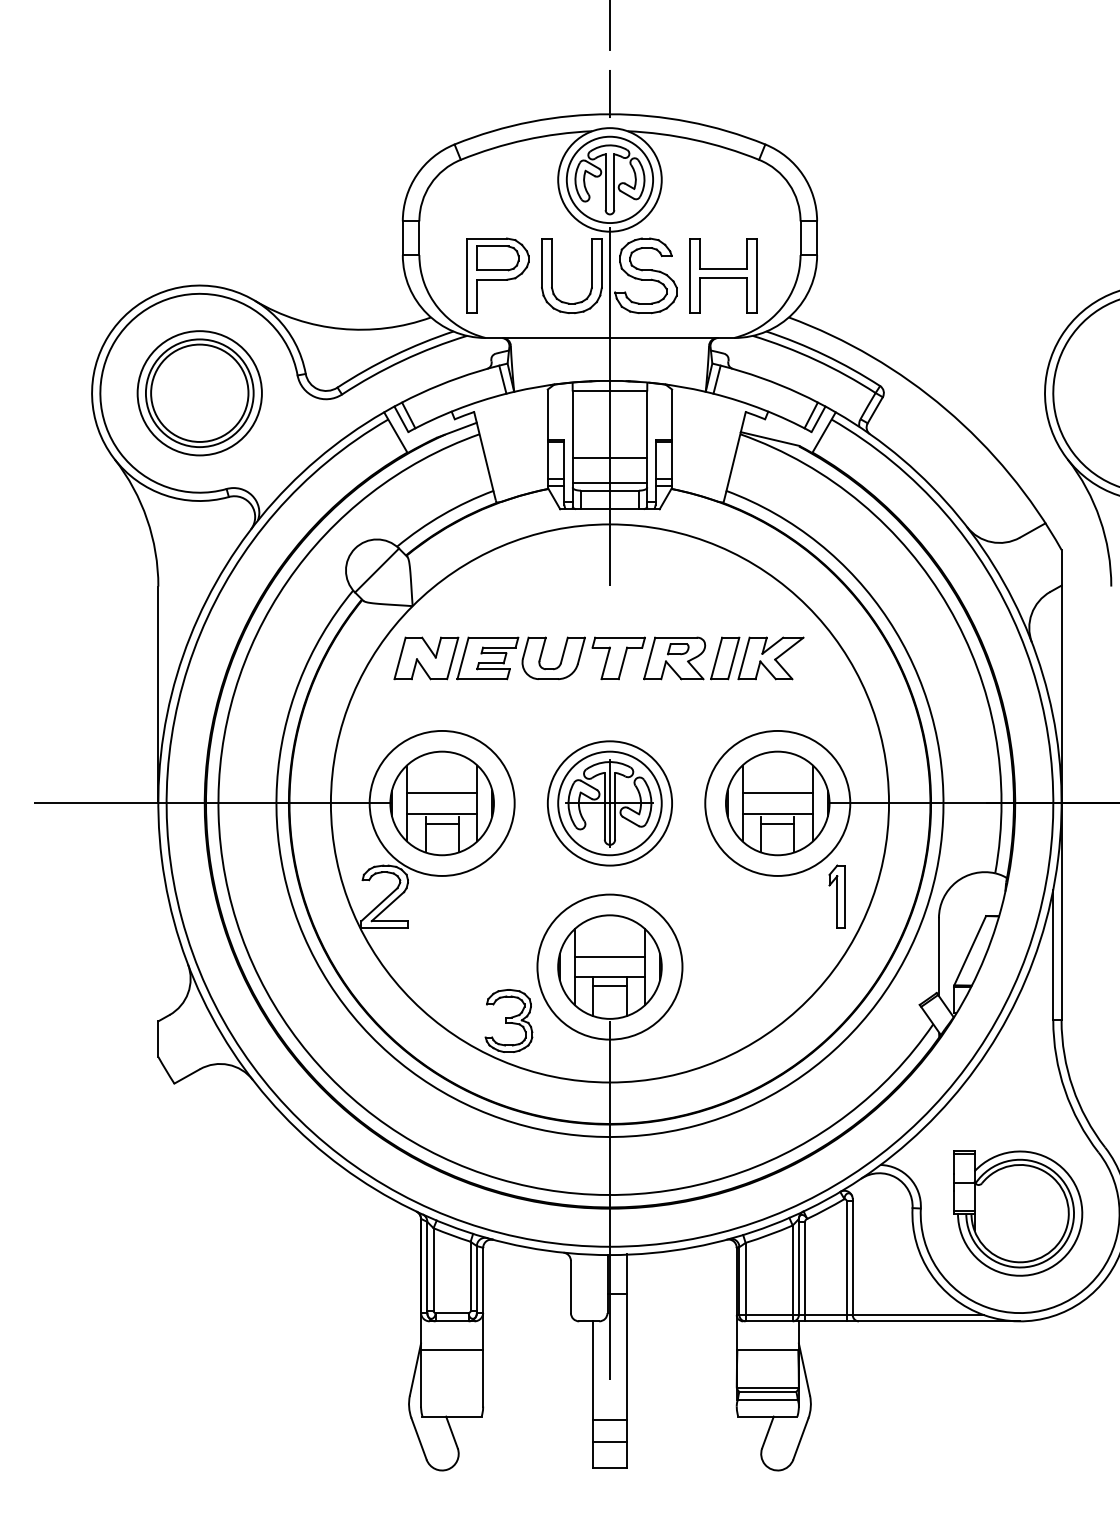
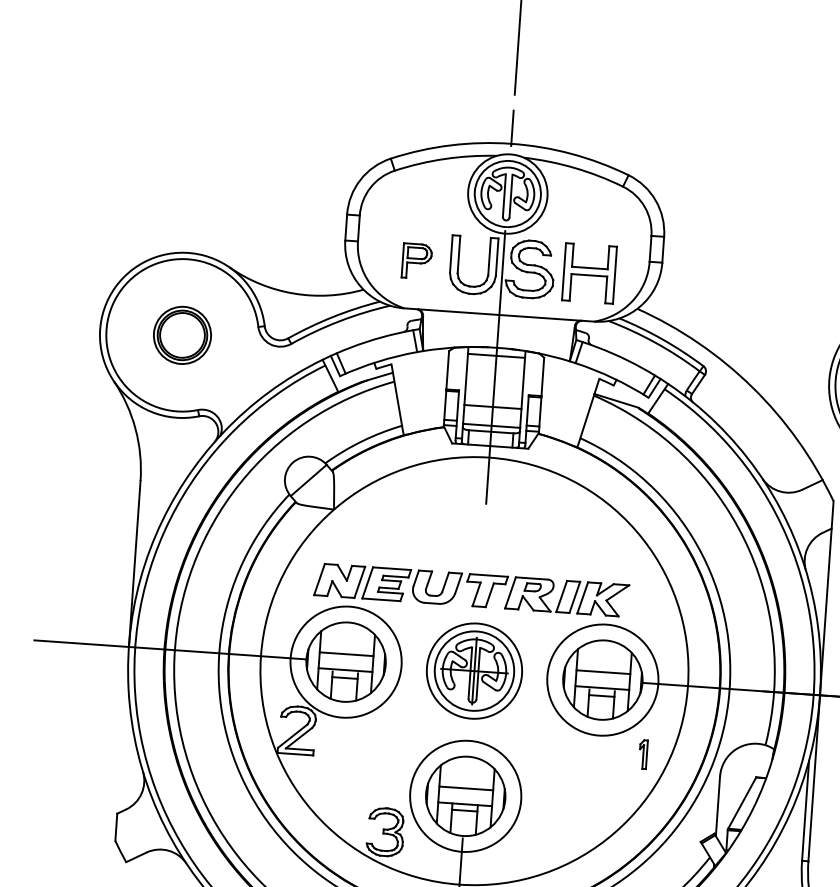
part: (497, 275) -> (416, 261), size x0.6
part: (199, 393) -> (182, 335), size x0.6
part: (605, 659) -> (476, 591), moved
part: (836, 896) -> (642, 754), size x0.6

